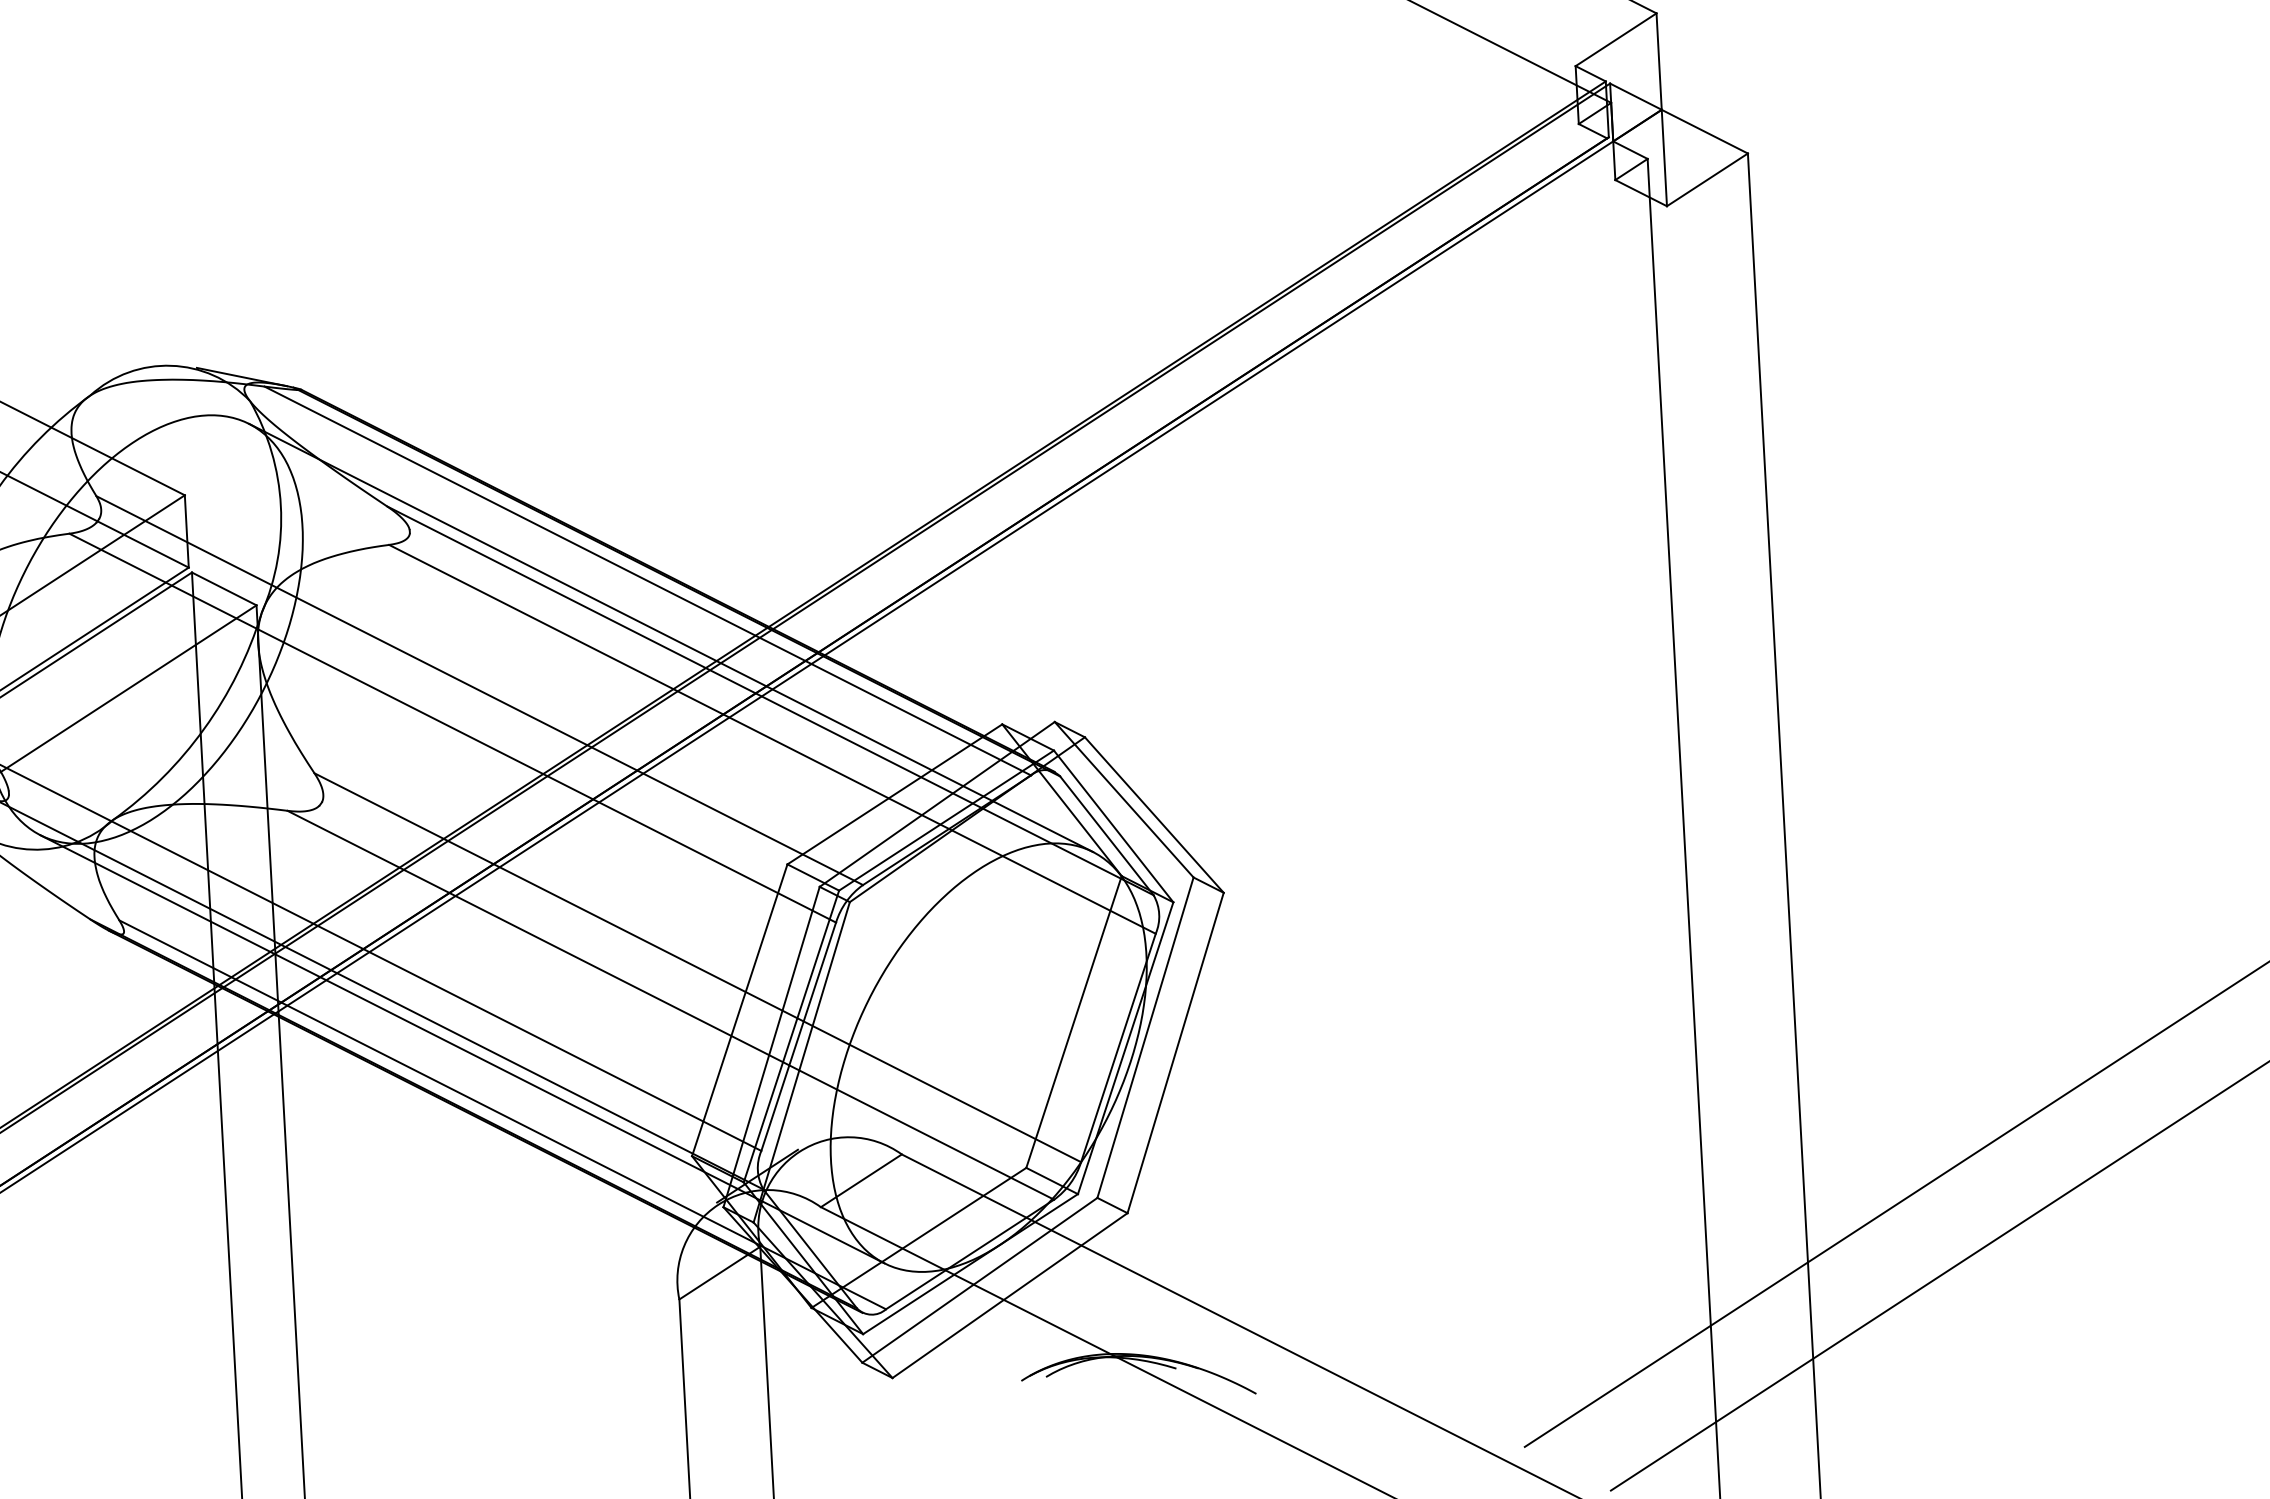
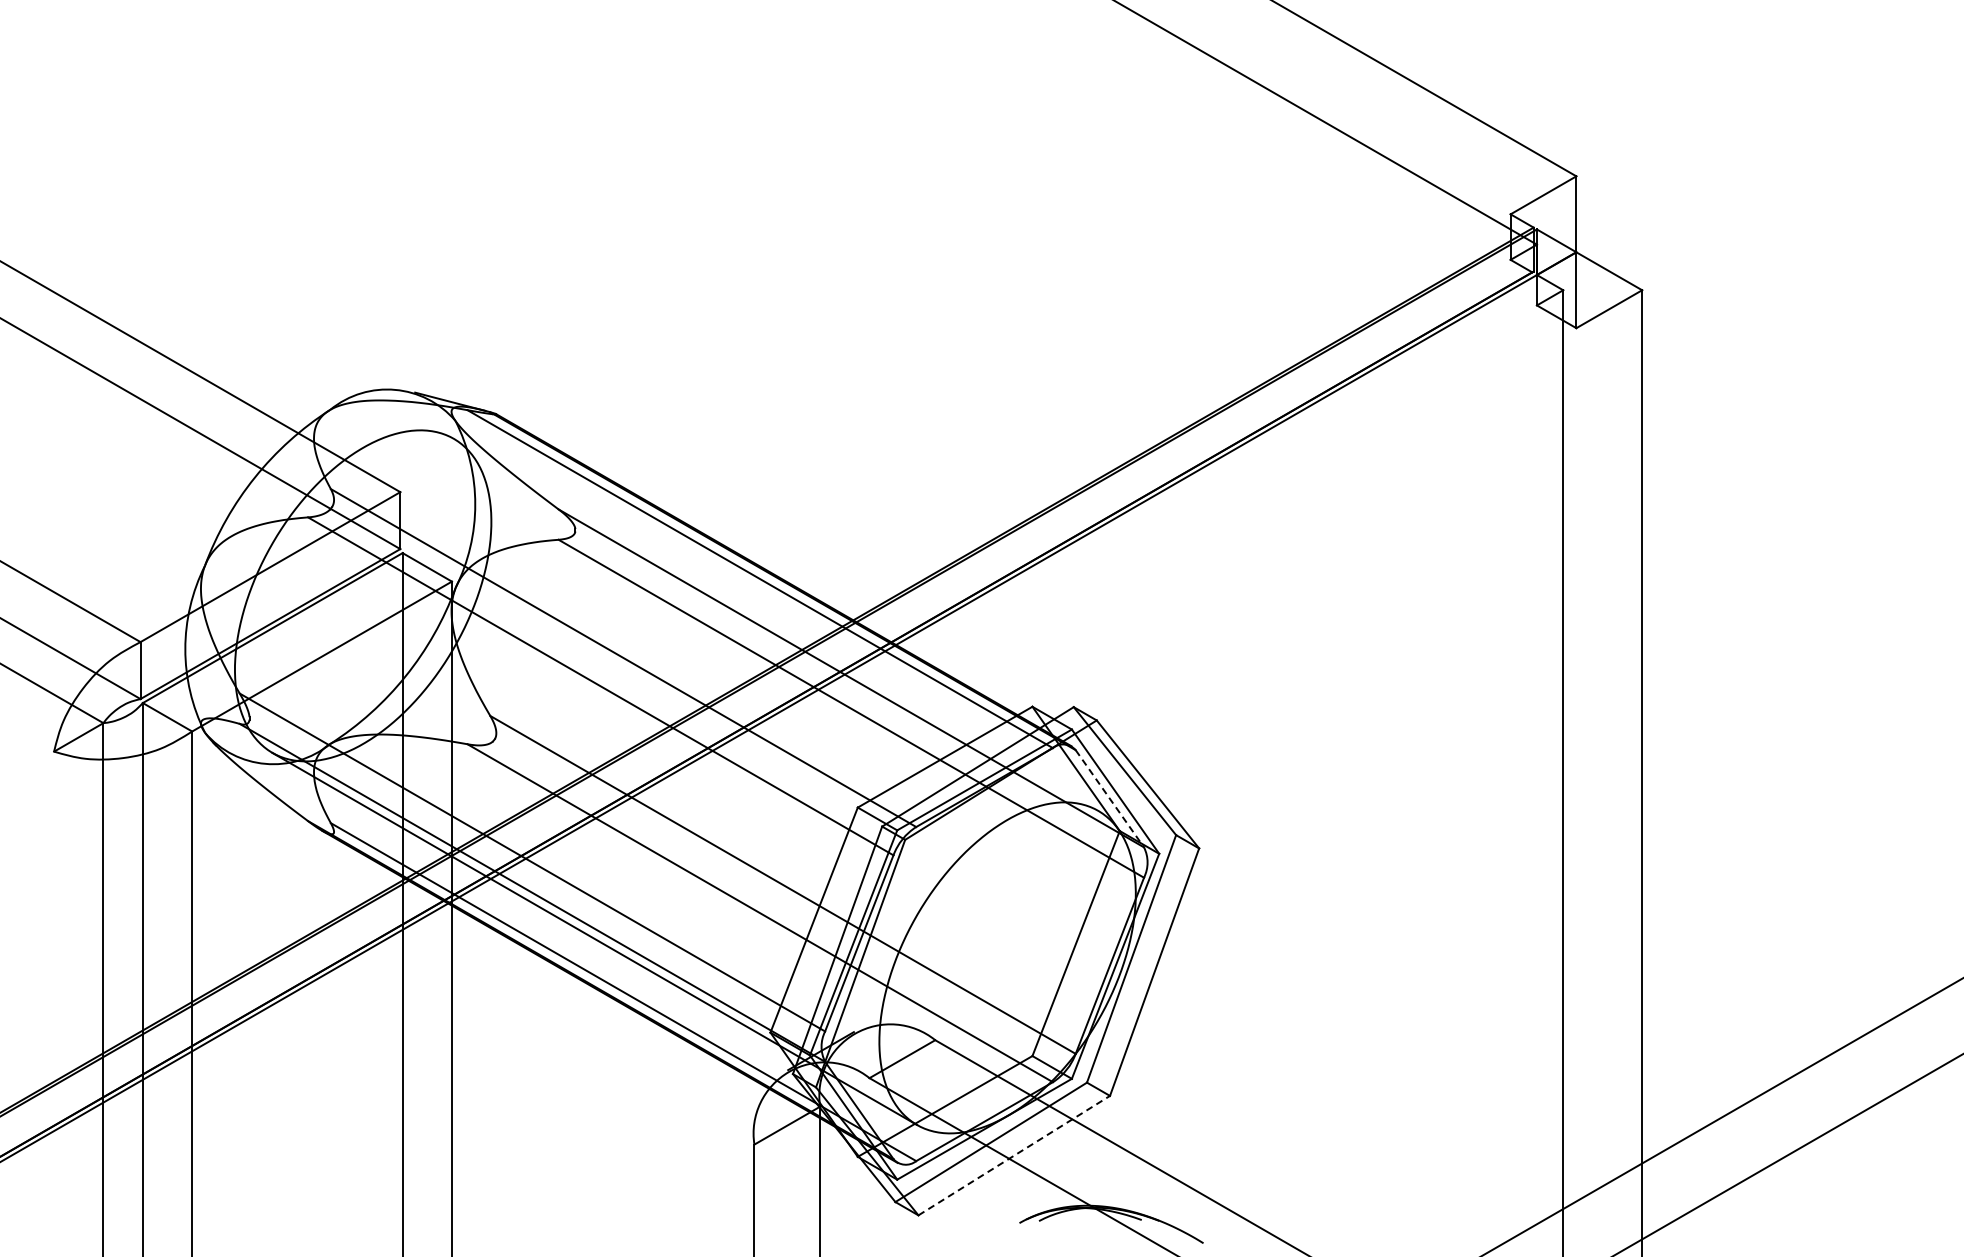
line: (670, 637) -> (775, 624), removed
line: (1107, 836) -> (1110, 799), solid -> dashed
line: (1010, 1295) -> (1014, 1155), solid -> dashed

